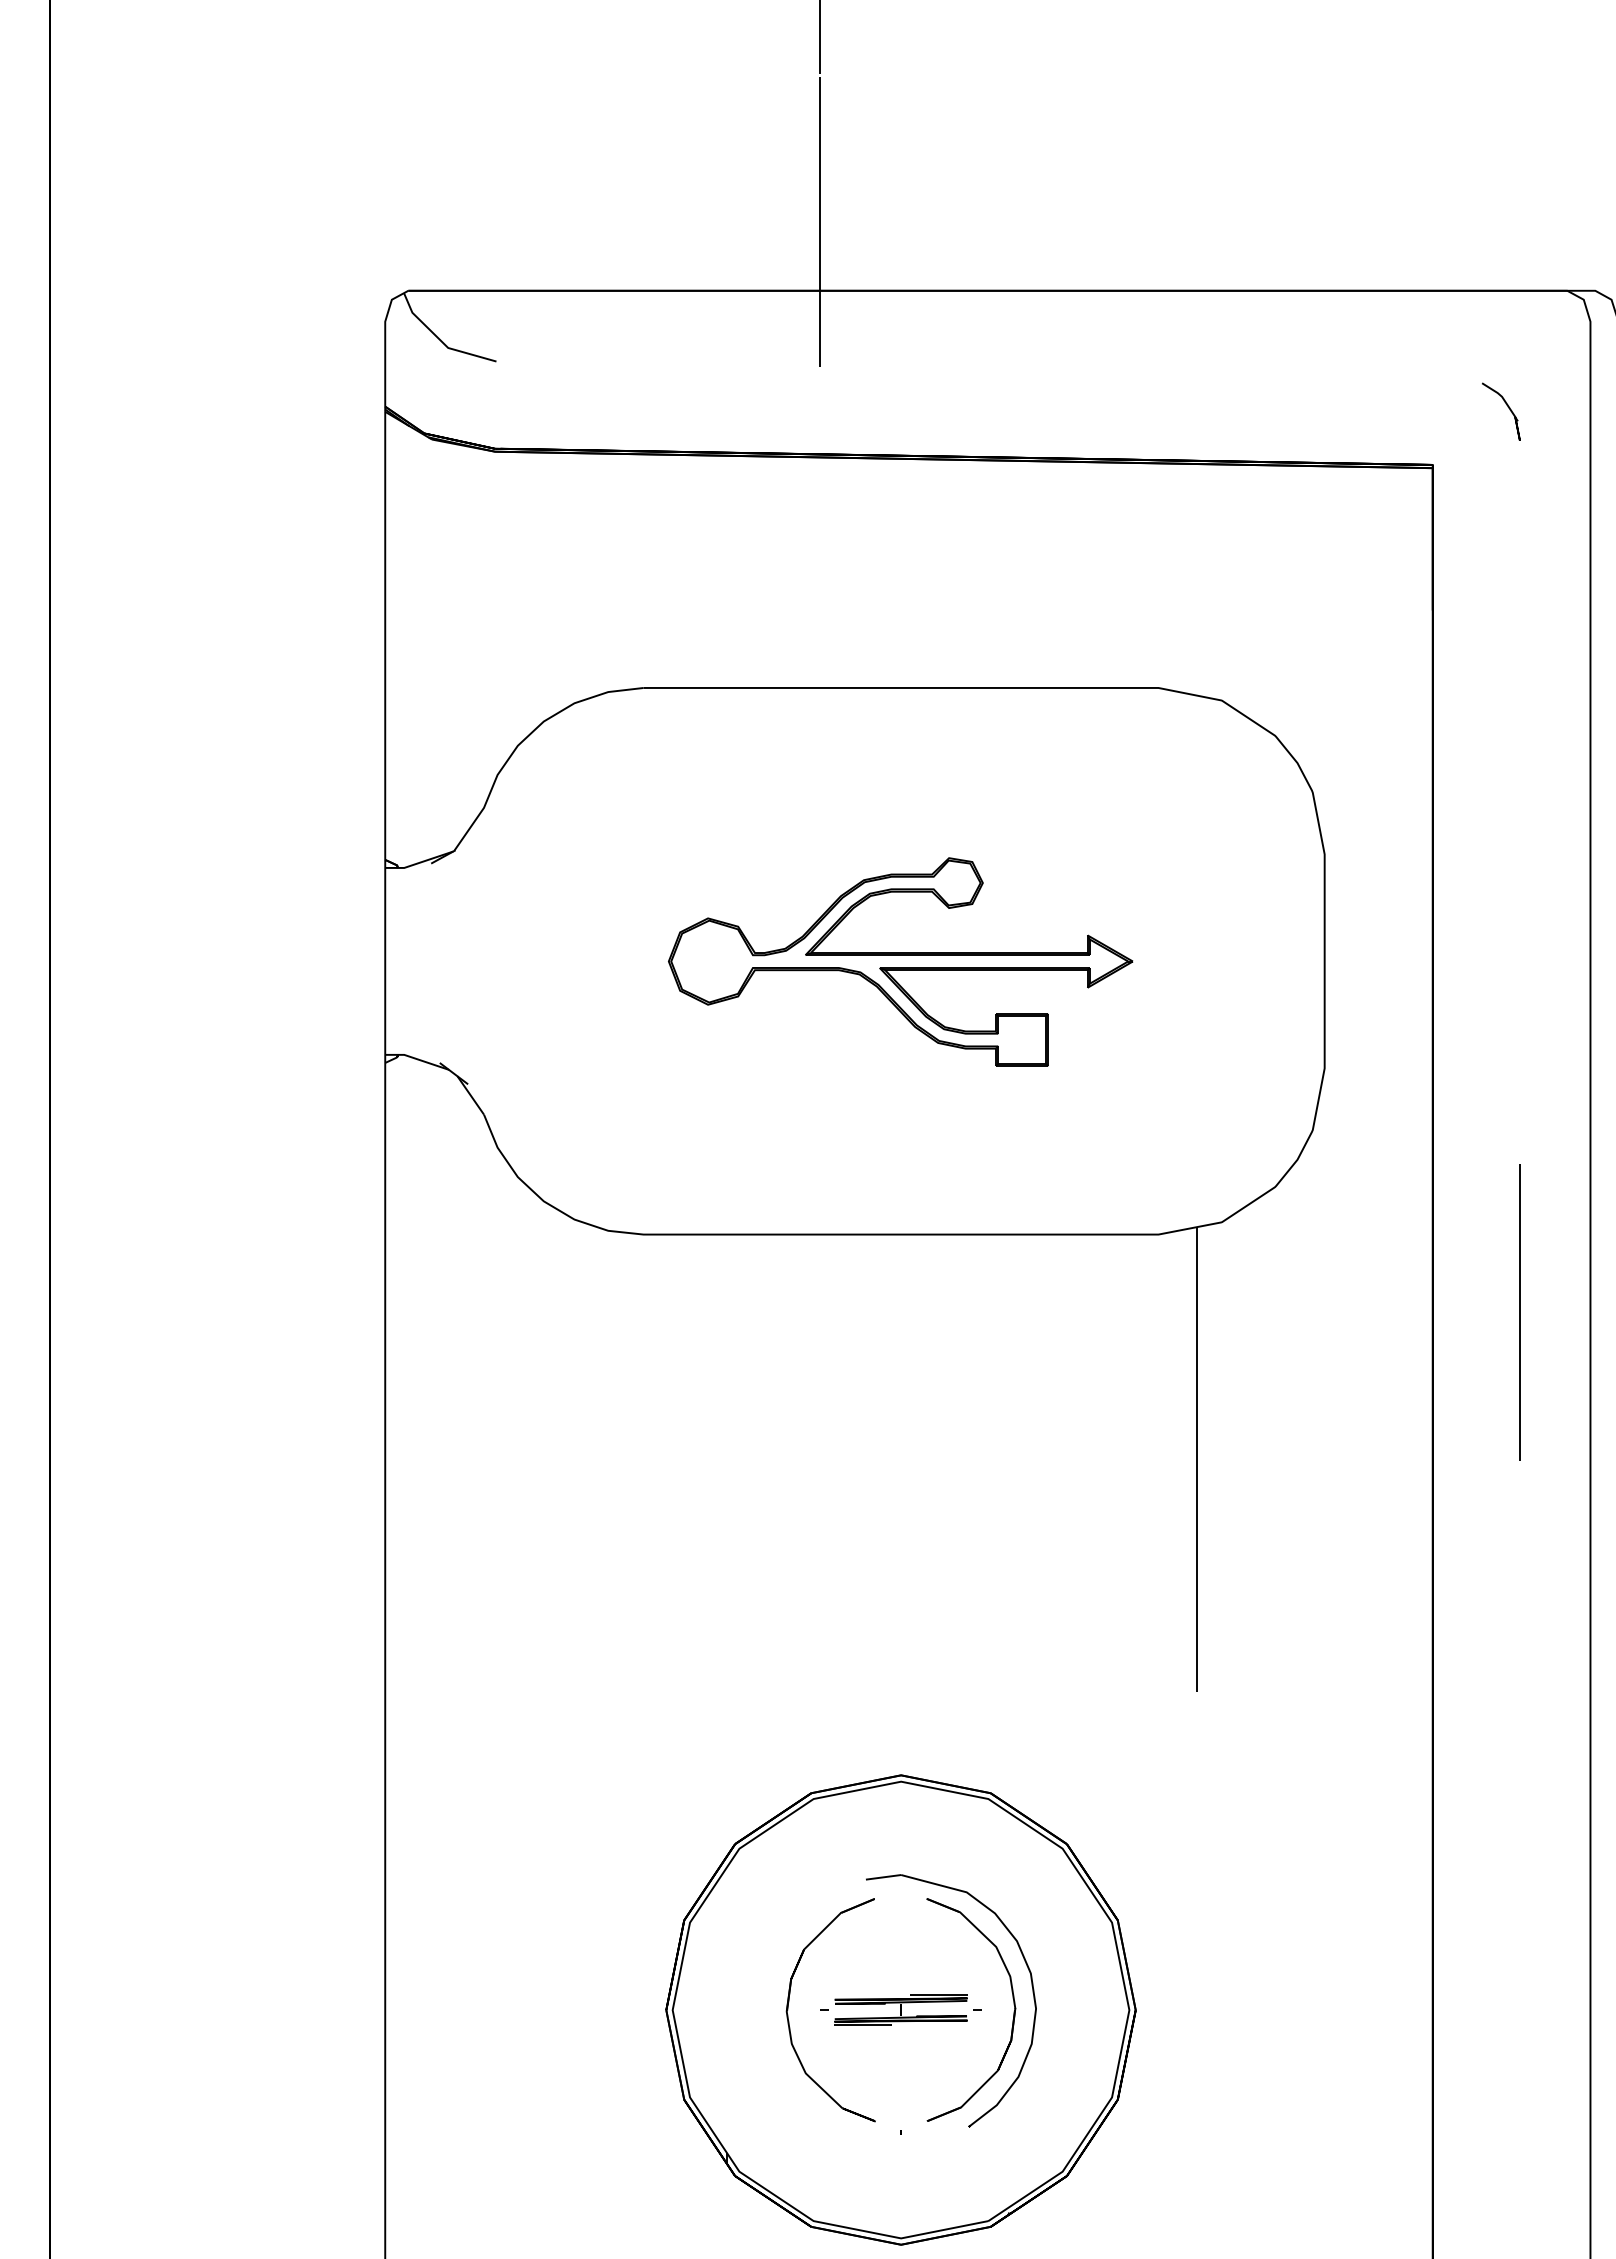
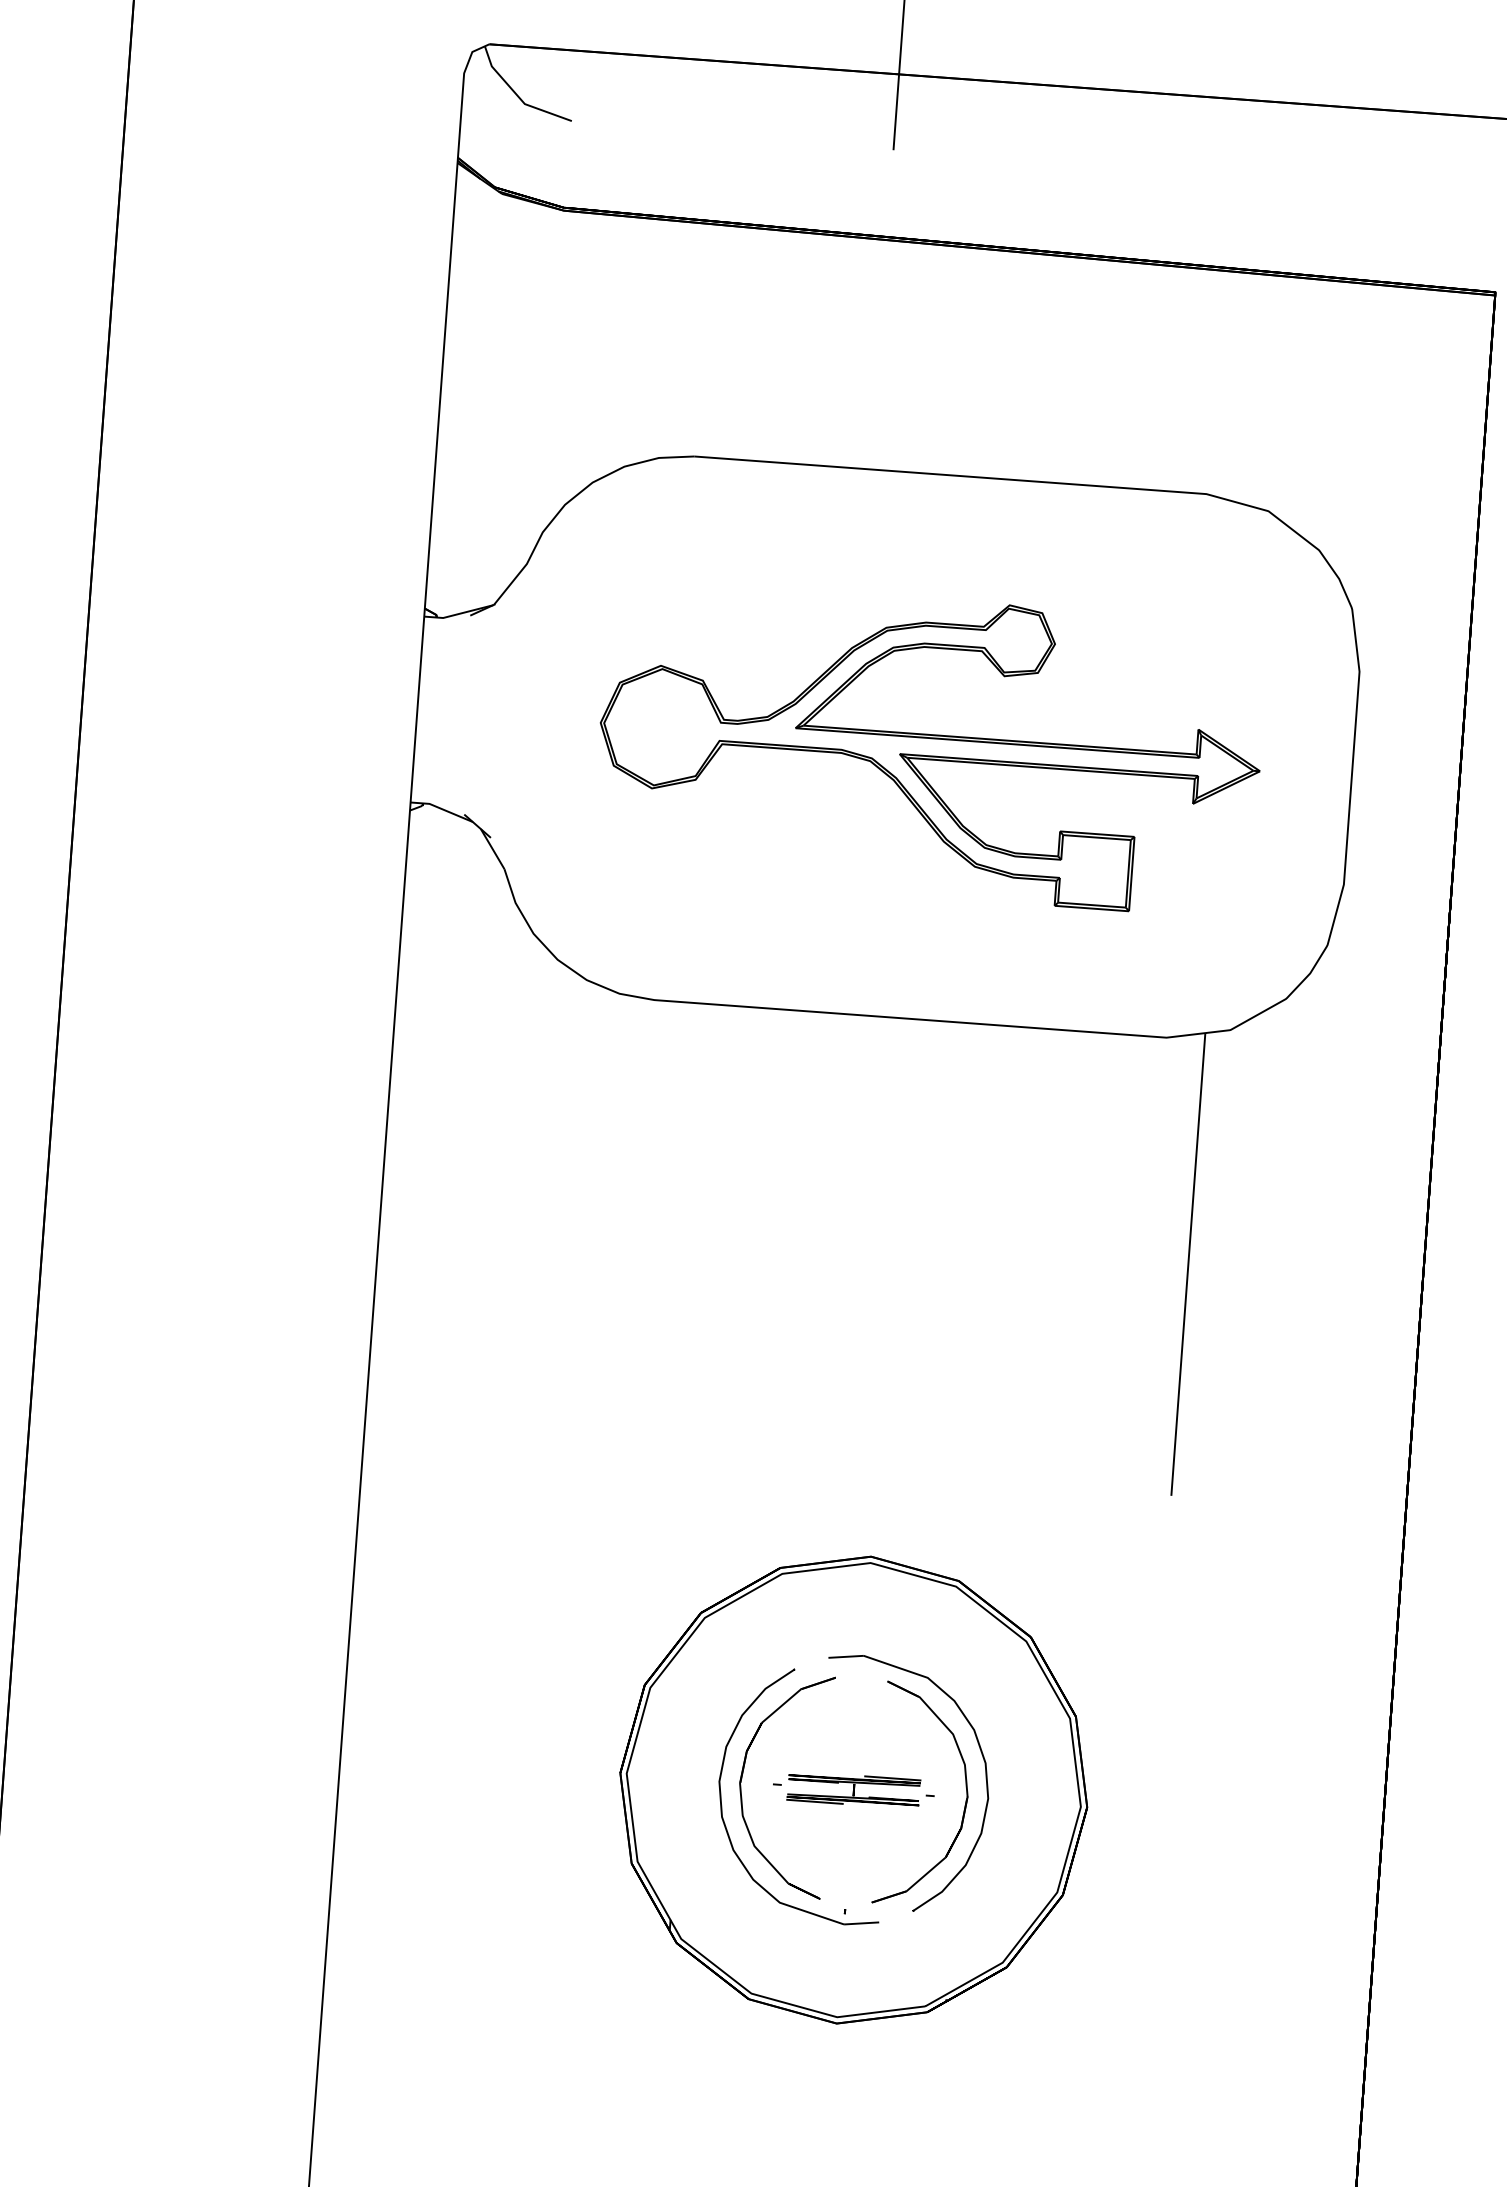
part: (900, 961) -> (929, 747), size x1.43
part: (769, 2026) -> (721, 1796), added

